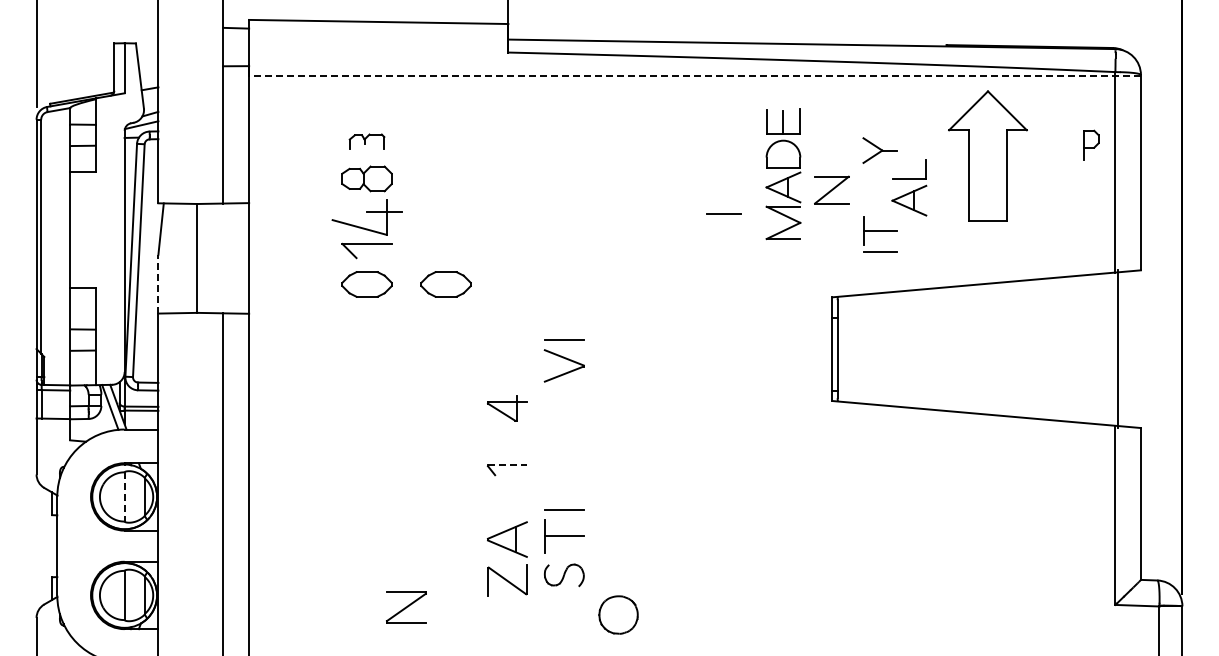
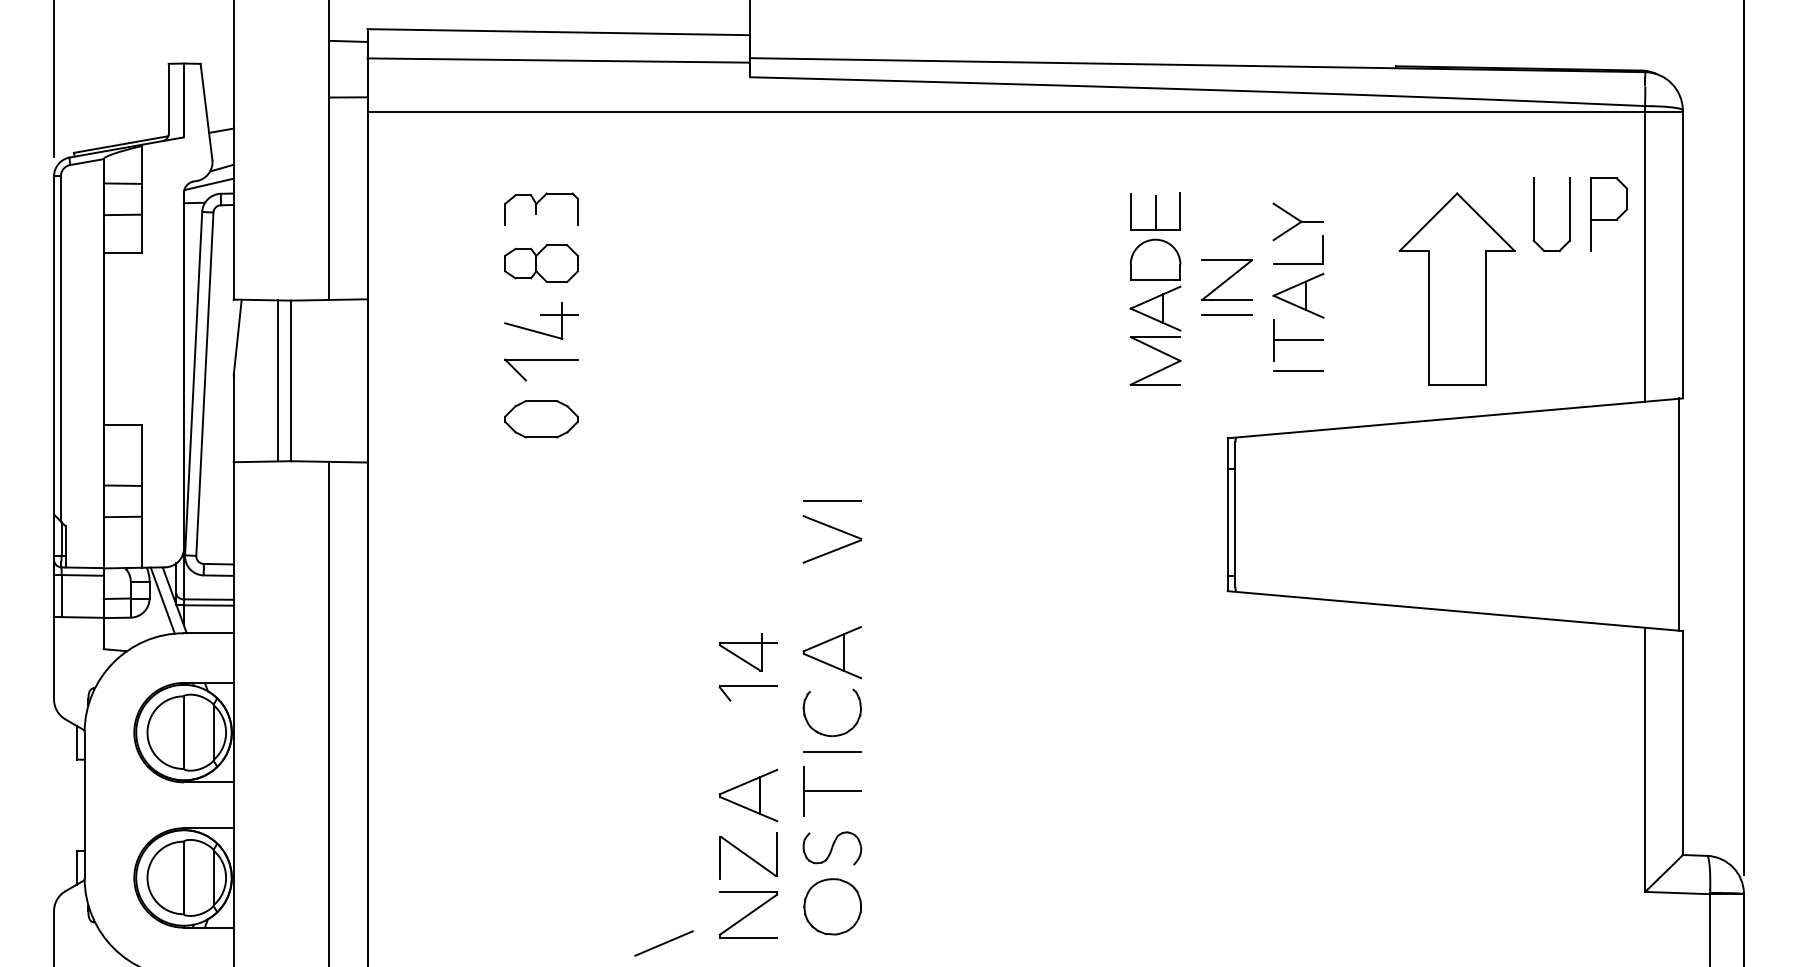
line: (378, 40) -> (558, 59), added
line: (695, 76) -> (1025, 112), dashed -> solid
part: (366, 141) -> (540, 208), size x1.43
part: (1040, 145) -> (1534, 214), added
part: (1091, 145) -> (1609, 214), size x1.67
part: (987, 155) -> (1456, 288), moved
part: (783, 174) -> (1155, 289), moved
part: (909, 187) -> (1298, 276), moved
line: (723, 213) -> (1226, 314), moved
part: (366, 217) -> (540, 320), size x0.71
line: (188, 258) -> (278, 381), added
line: (158, 283) -> (233, 417), dashed -> solid
part: (445, 284) -> (657, 419), removed
line: (1118, 349) -> (1679, 515), moved
part: (507, 408) -> (748, 652), moved
part: (567, 454) -> (837, 670), added
line: (507, 465) -> (748, 686), dashed -> solid
line: (124, 496) -> (183, 732), dashed -> solid
part: (406, 607) -> (748, 914), moved
part: (618, 614) -> (832, 906), moved
line: (449, 639) -> (663, 942), added

